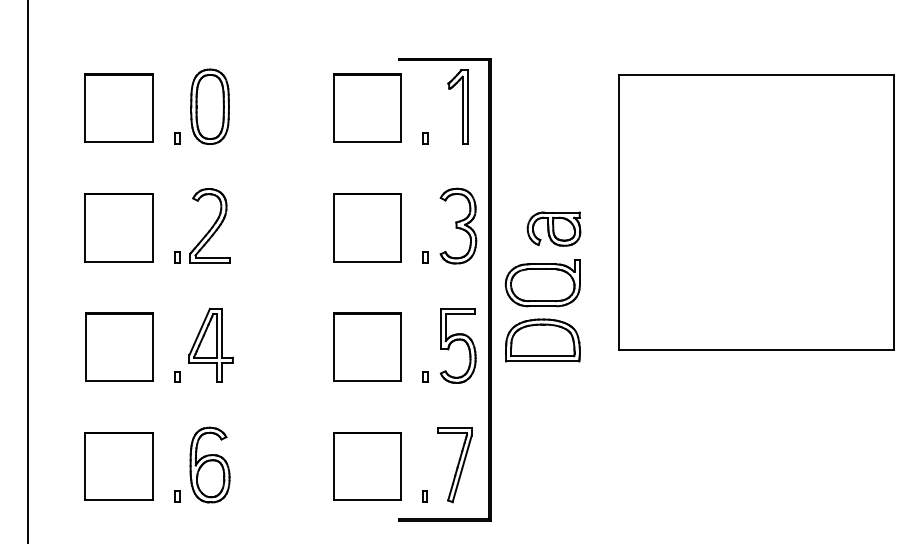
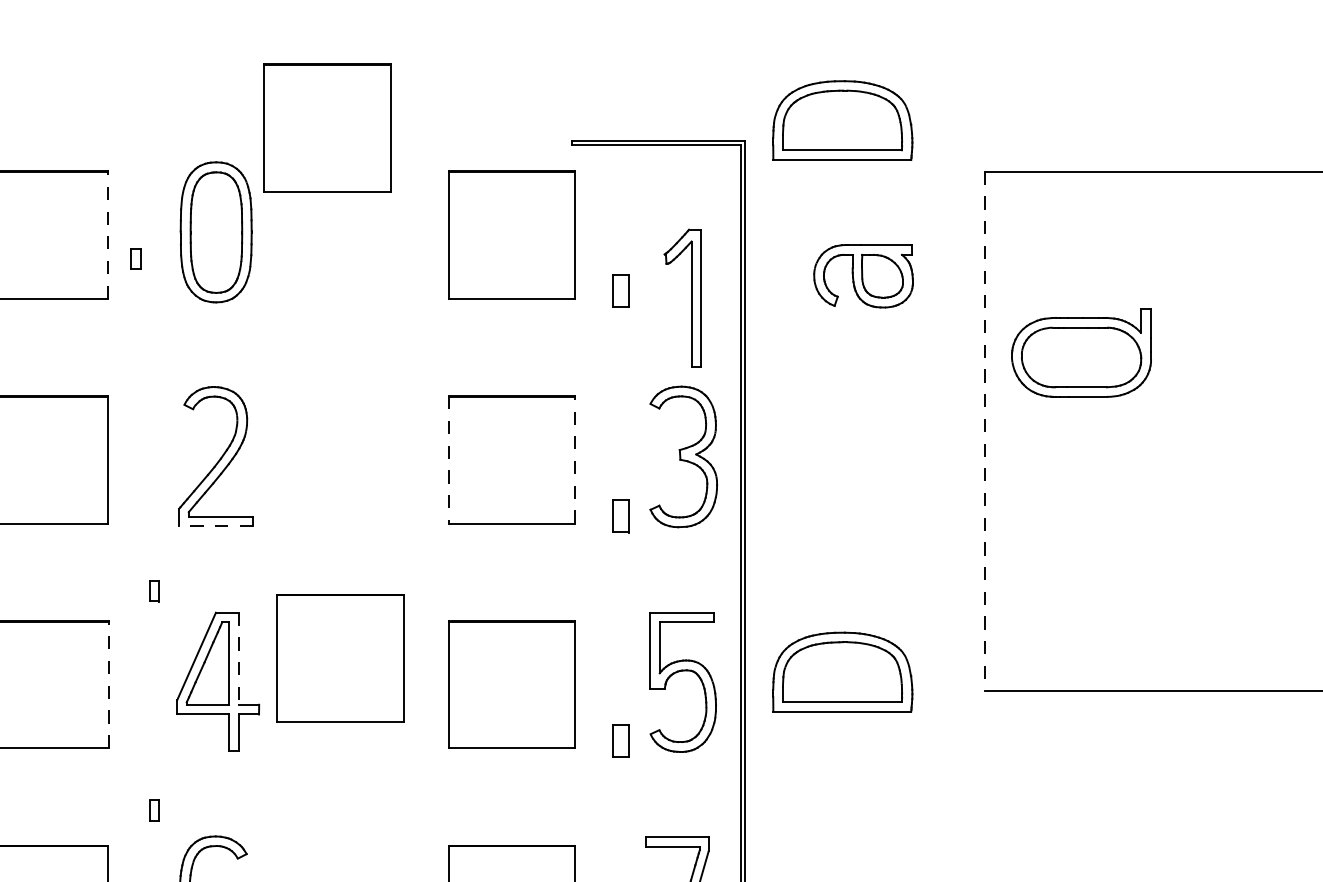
part: (542, 47) -> (841, 120), added
part: (269, 50) -> (328, 126), added
part: (457, 106) -> (681, 297), moved
line: (152, 108) -> (107, 235), solid -> dashed
part: (177, 138) -> (136, 259), moved
part: (425, 138) -> (621, 291), size x1.6
line: (618, 212) -> (984, 431), solid -> dashed
line: (333, 227) -> (448, 459), solid -> dashed
line: (400, 227) -> (574, 459), solid -> dashed
part: (553, 228) -> (862, 274), moved
part: (177, 257) -> (154, 591), moved
part: (425, 257) -> (621, 515), size x1.6
line: (210, 263) -> (216, 527), solid -> dashed
part: (542, 283) -> (1080, 354), moved
part: (276, 332) -> (341, 657), added
line: (222, 333) -> (239, 658), solid -> dashed
line: (152, 347) -> (107, 685), solid -> dashed
part: (177, 376) -> (154, 809), moved
part: (425, 376) -> (621, 739), size x1.6

